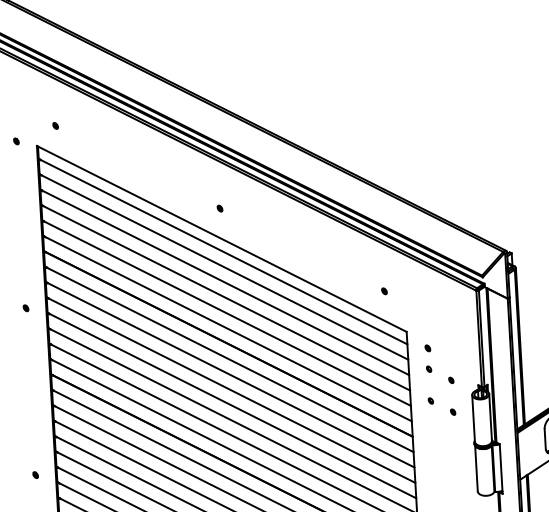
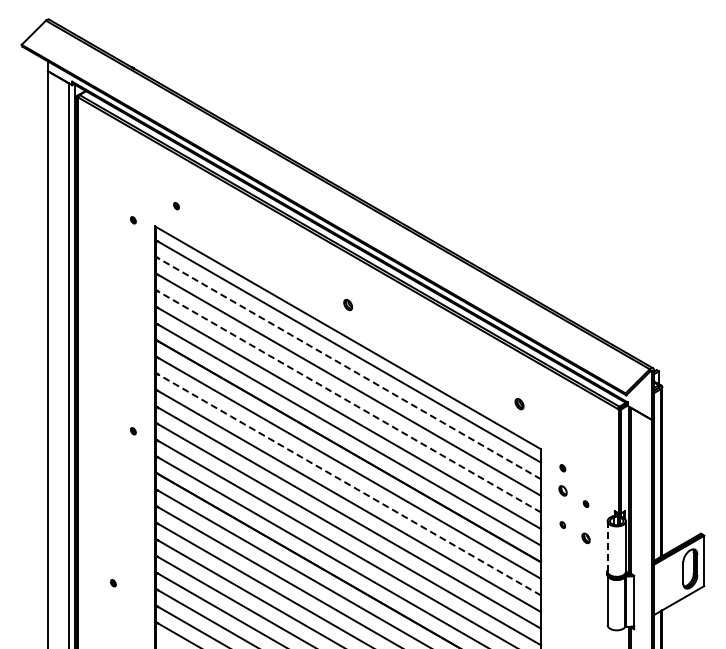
part: (219, 208) -> (347, 305), size x1.6
line: (223, 266) -> (348, 367), solid -> dashed
part: (384, 291) -> (519, 404), size x1.6
line: (225, 297) -> (348, 401), solid -> dashed
part: (26, 308) -> (133, 431), moved
part: (428, 369) -> (562, 490), size x1.6
line: (230, 374) -> (348, 484), solid -> dashed
part: (452, 412) -> (585, 538), size x1.6
line: (473, 418) -> (607, 546), solid -> dashed
part: (35, 475) -> (113, 583), moved

